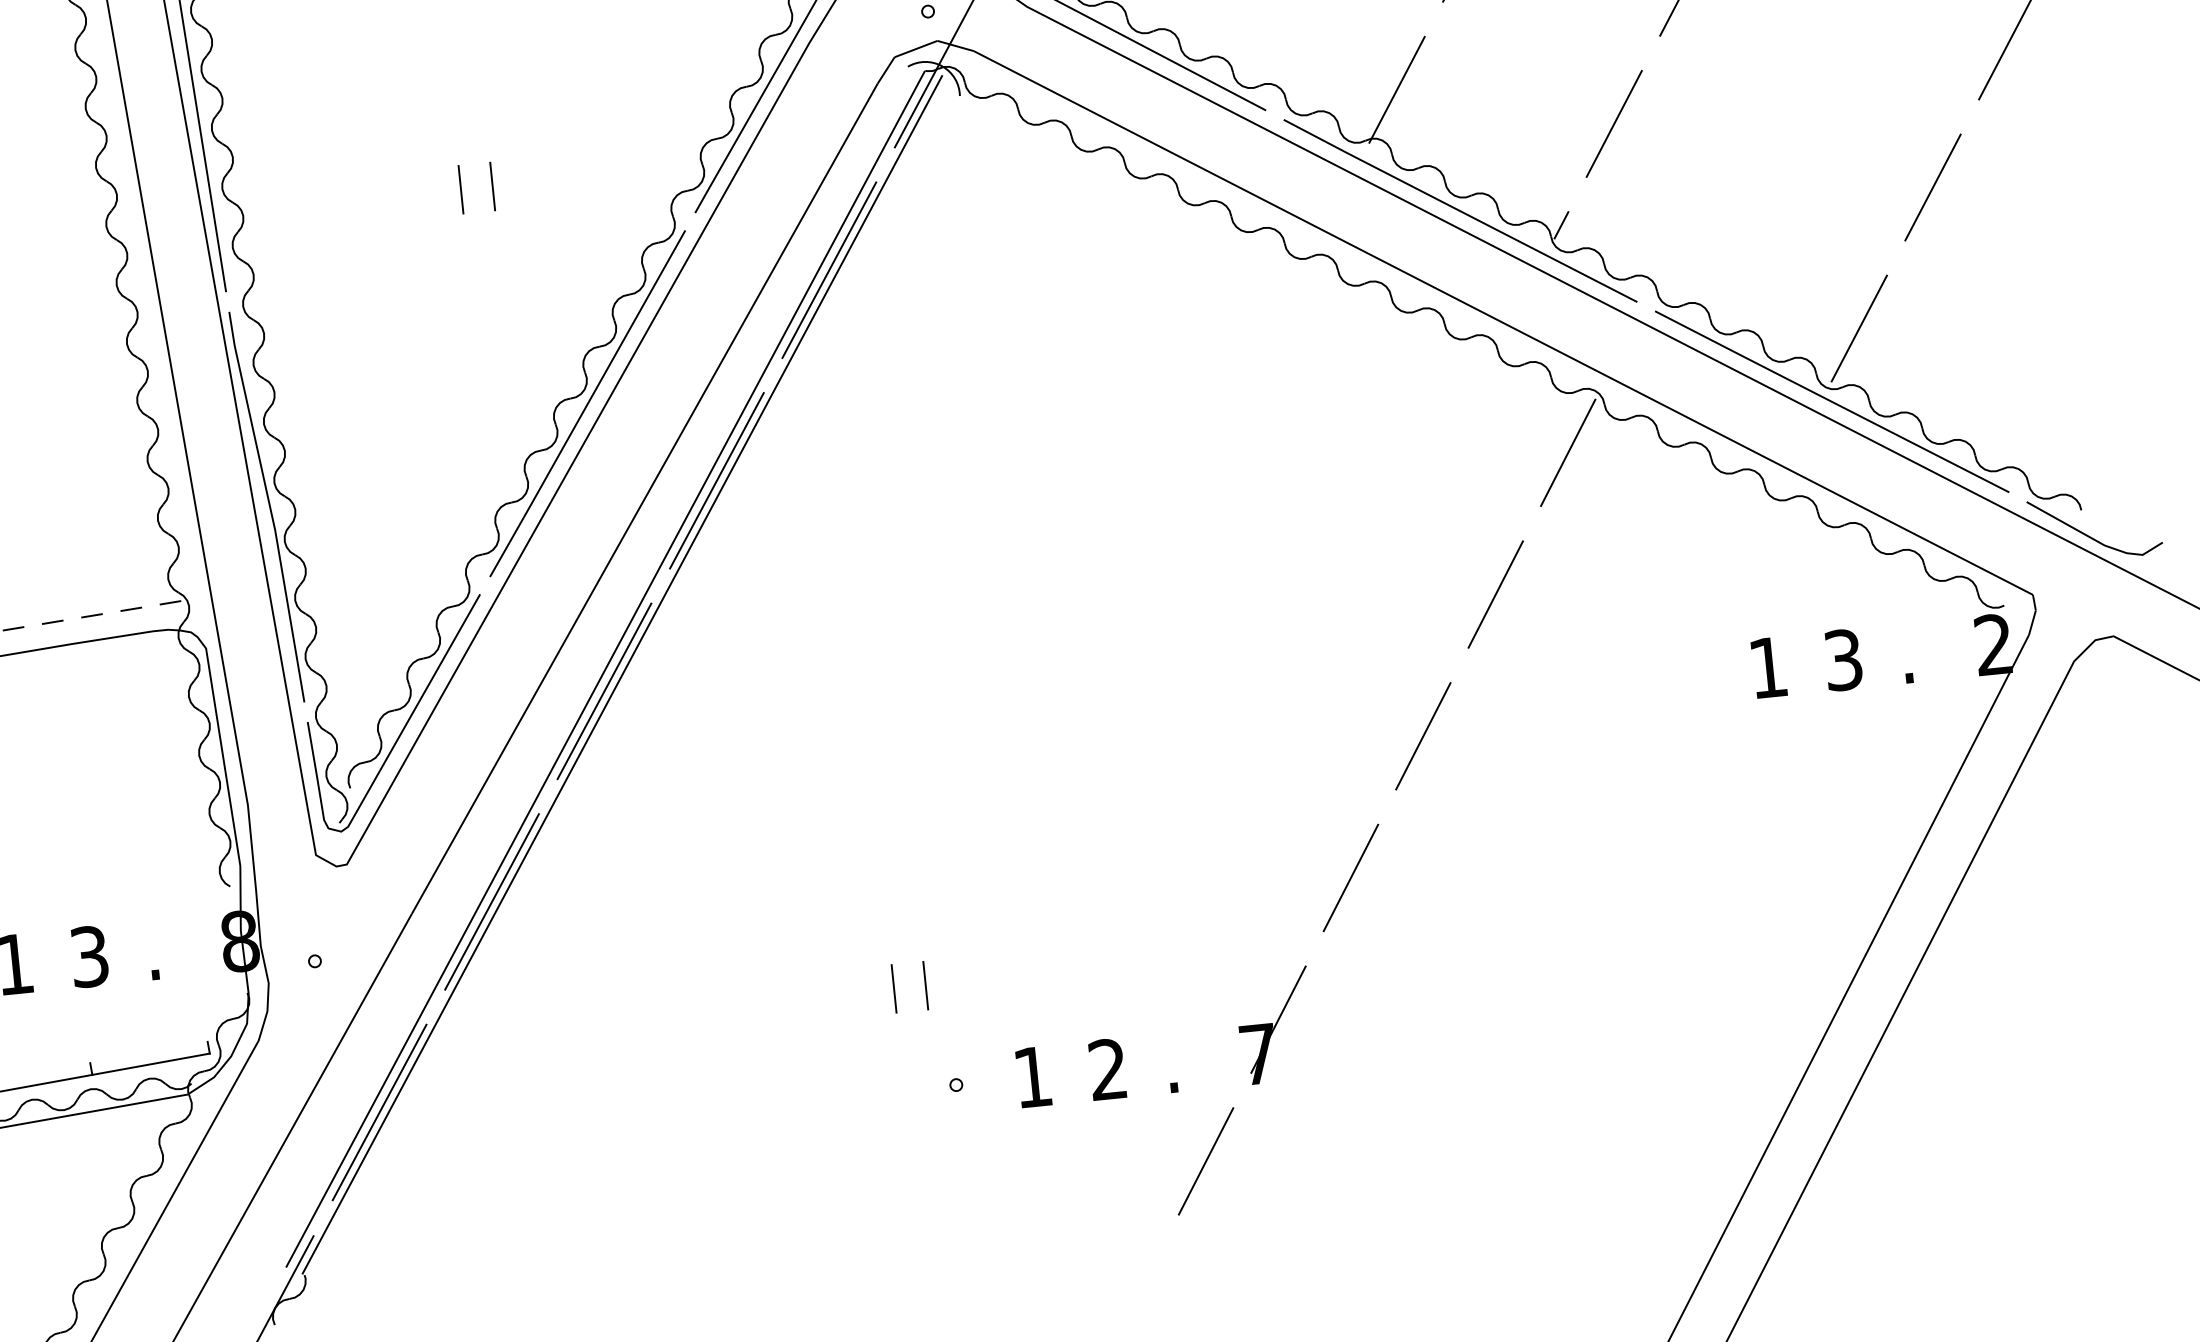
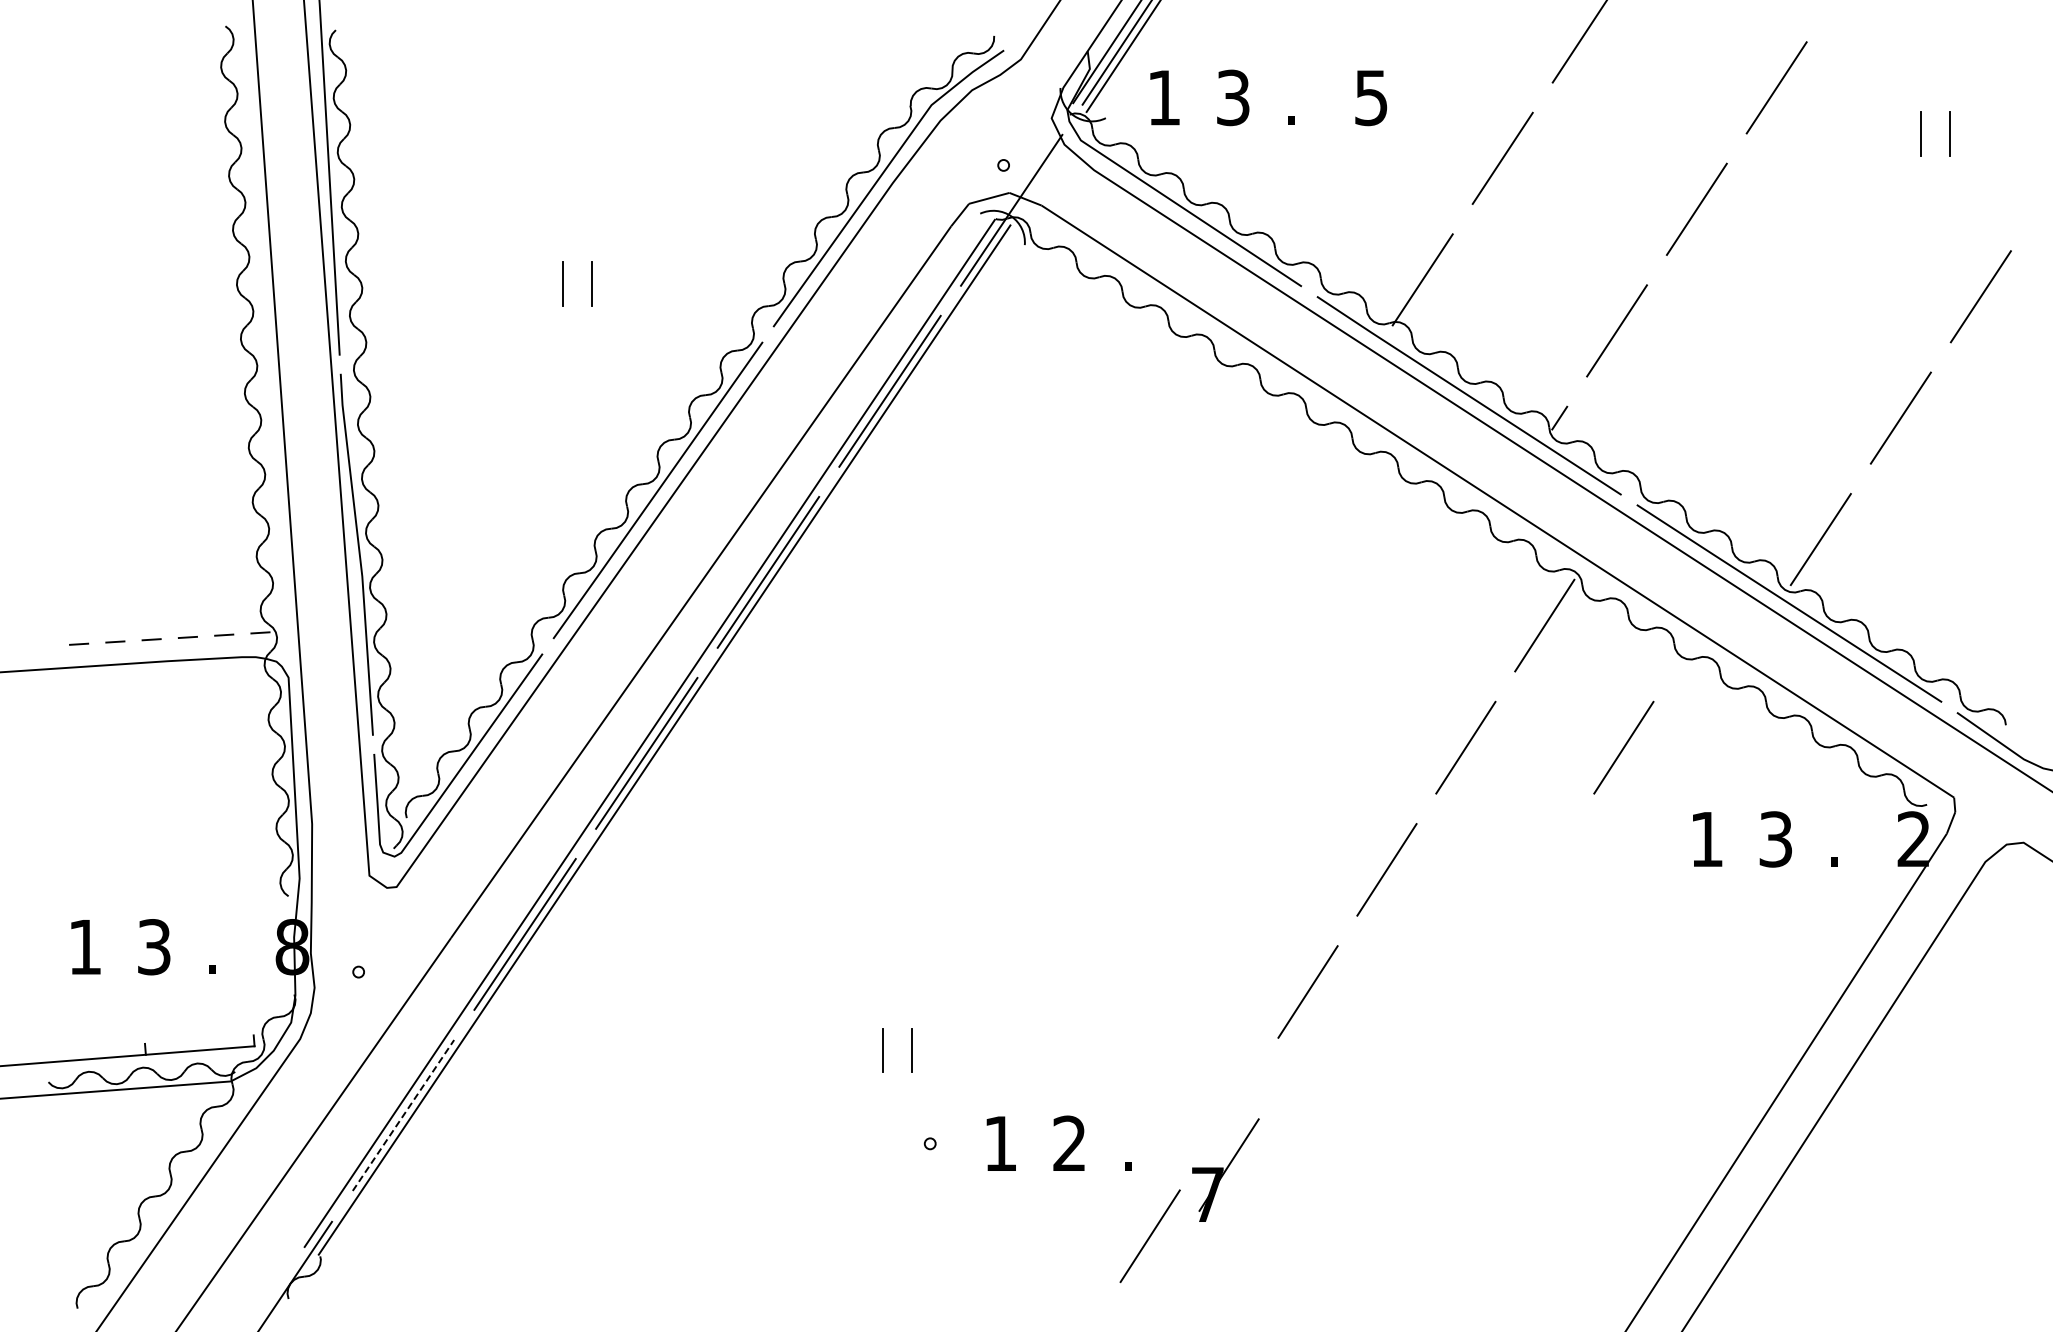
line: (1667, 576) -> (1623, 747), added
part: (1275, 1024) -> (1225, 1169), moved
line: (379, 1112) -> (403, 1115), solid -> dashed

